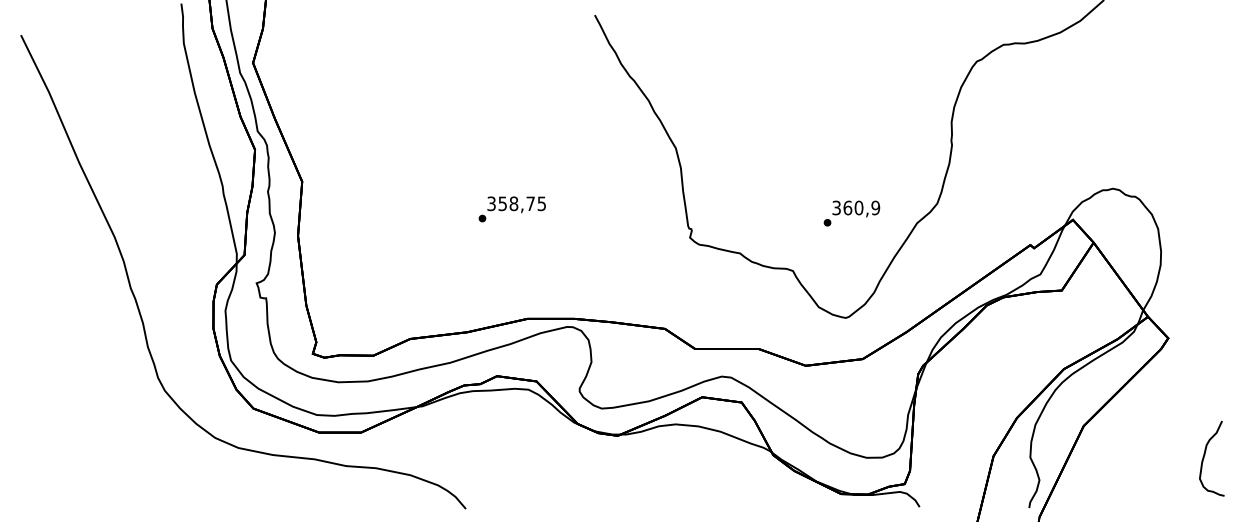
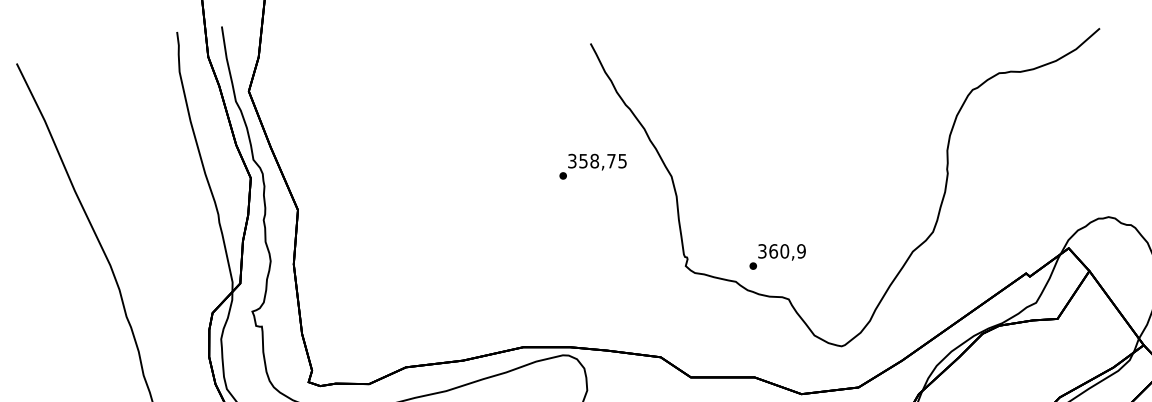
text: (511, 209) -> (592, 166), moved
text: (851, 213) -> (777, 256), moved

